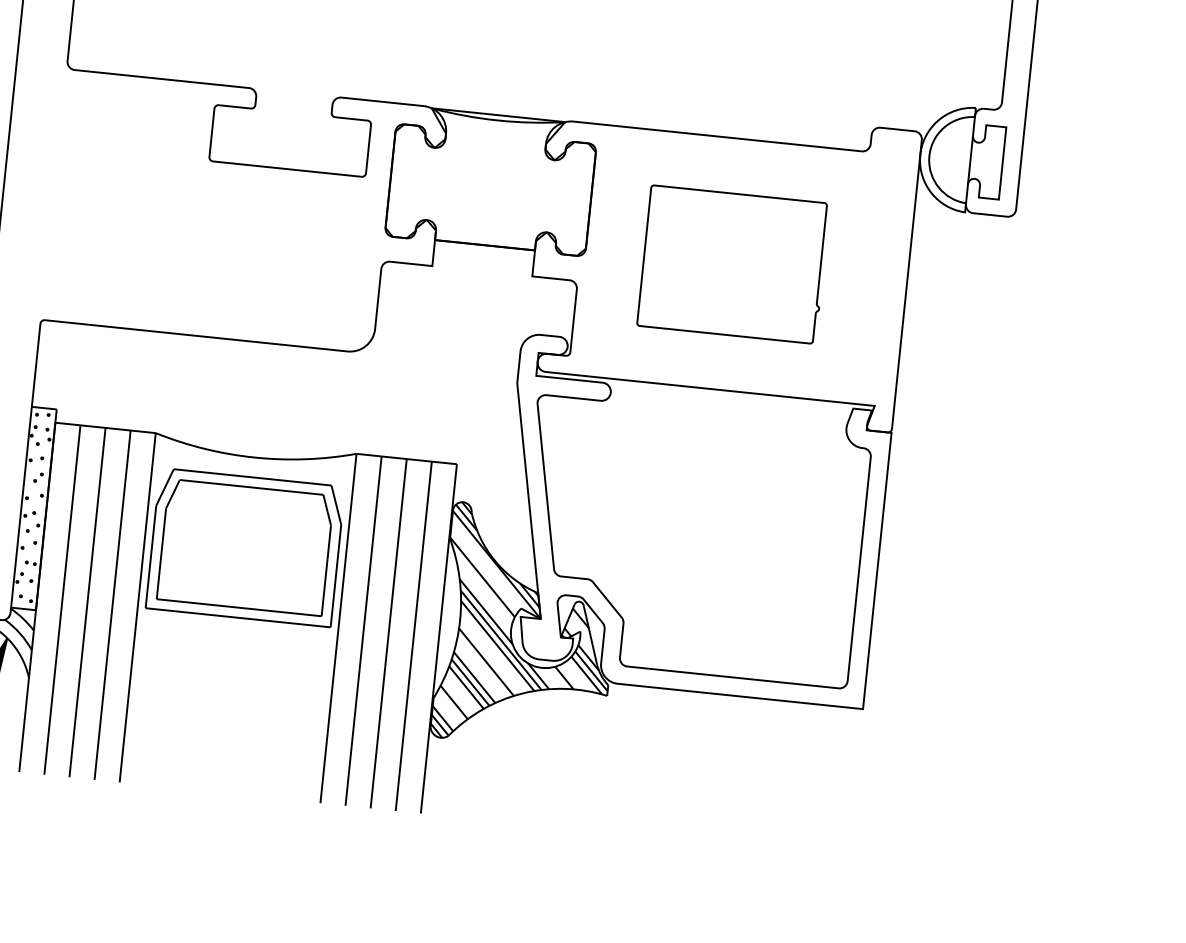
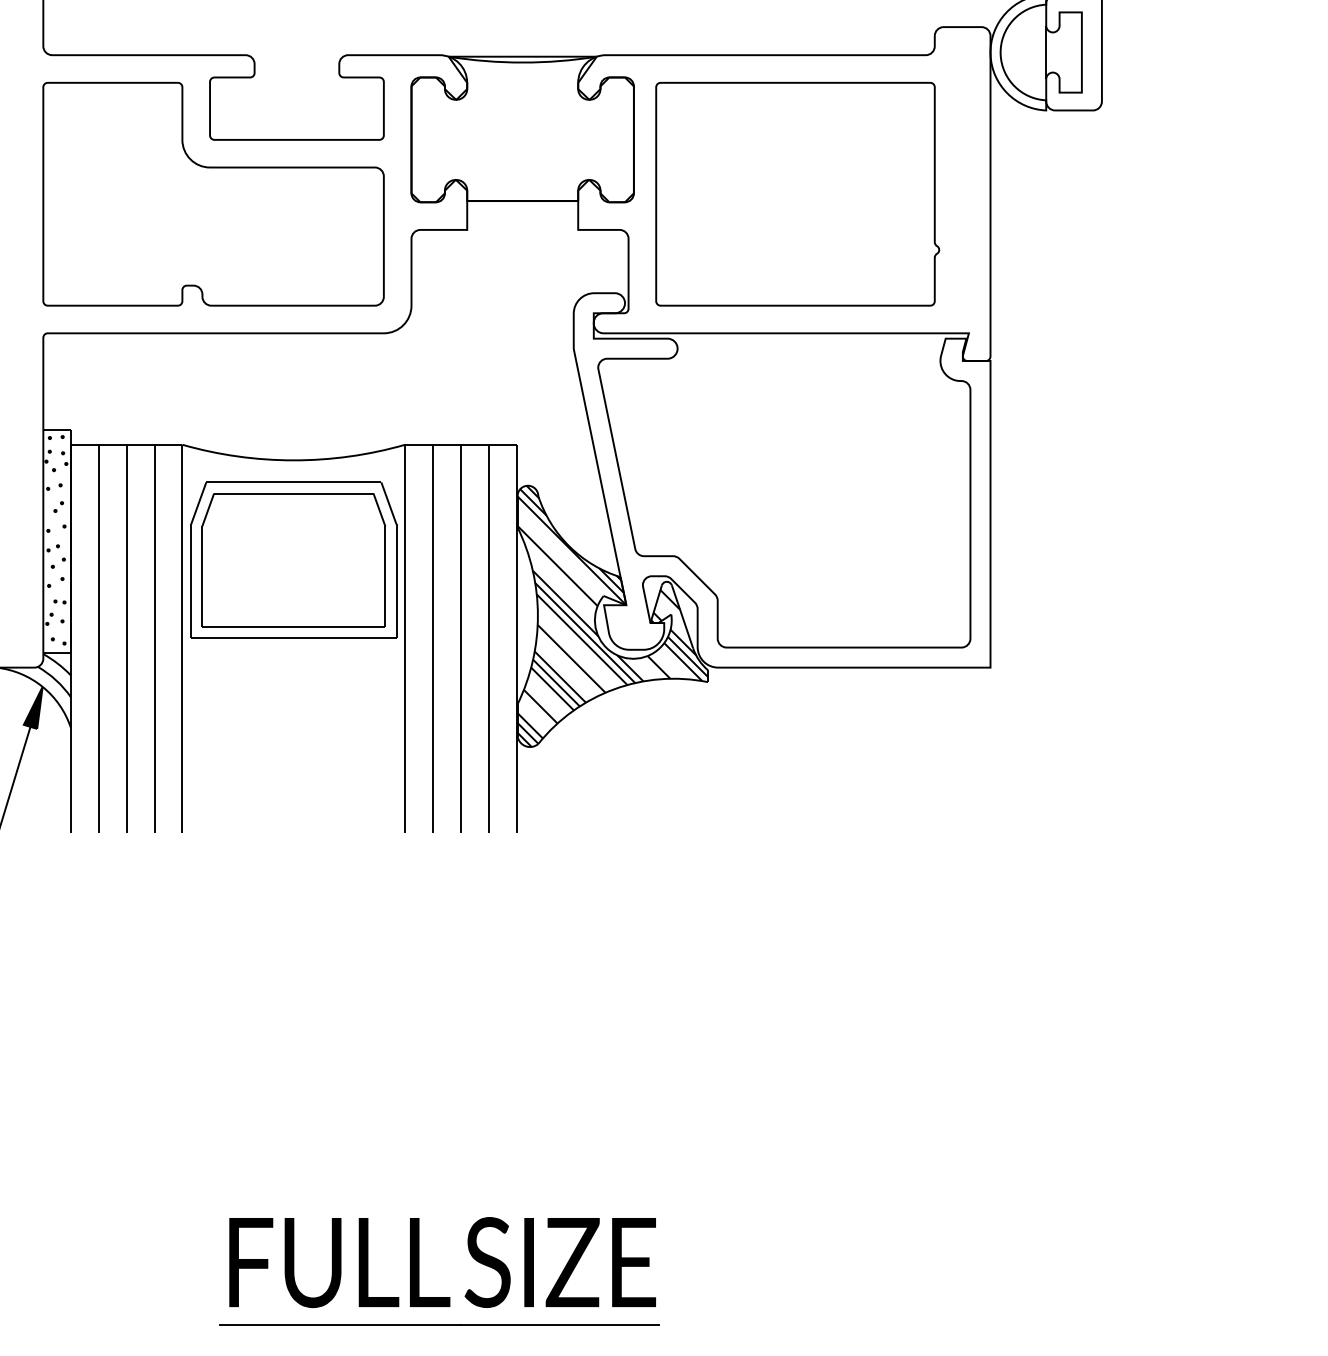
part: (207, 209) -> (213, 193), added
part: (733, 264) -> (797, 193), size x1.43

